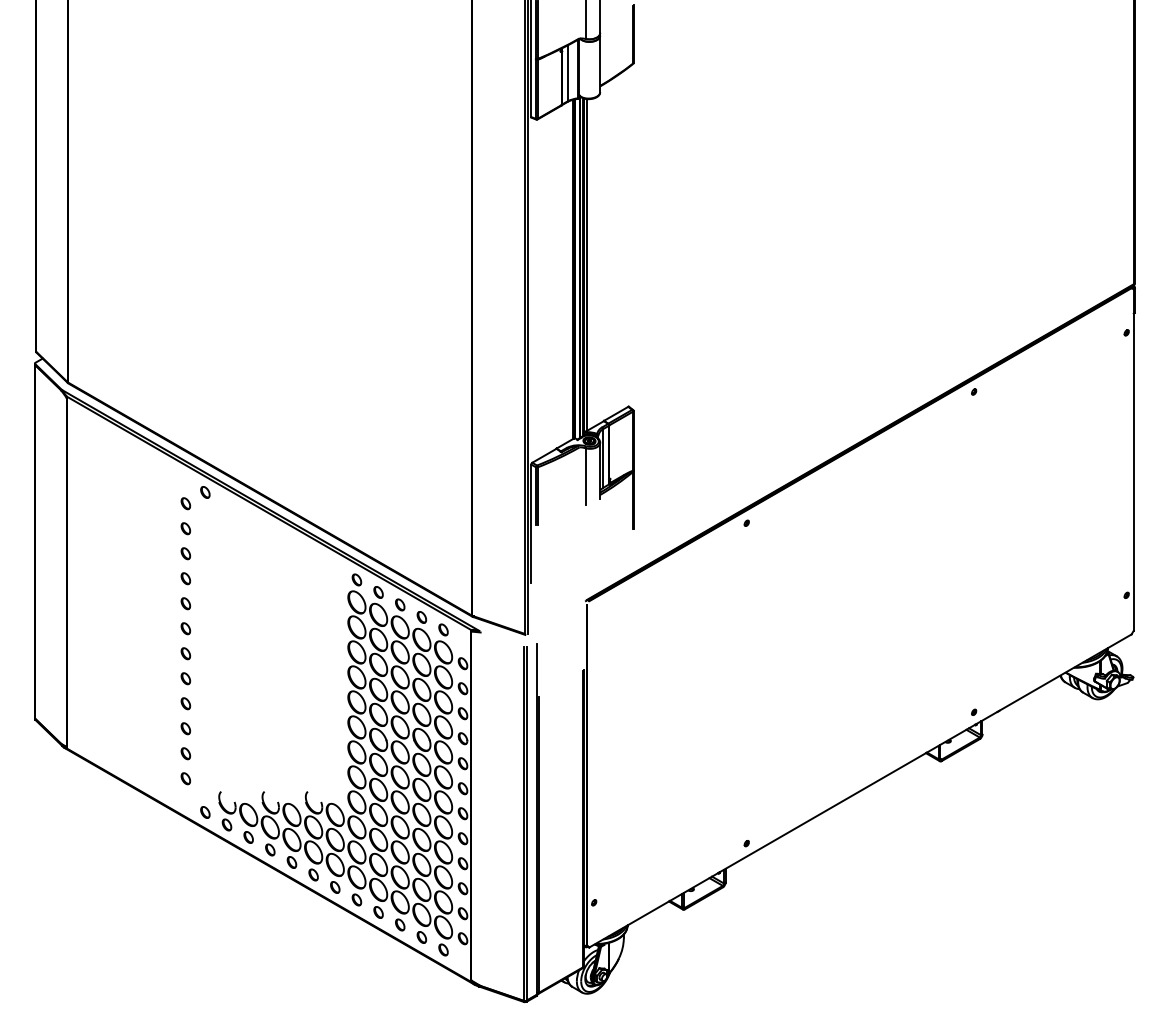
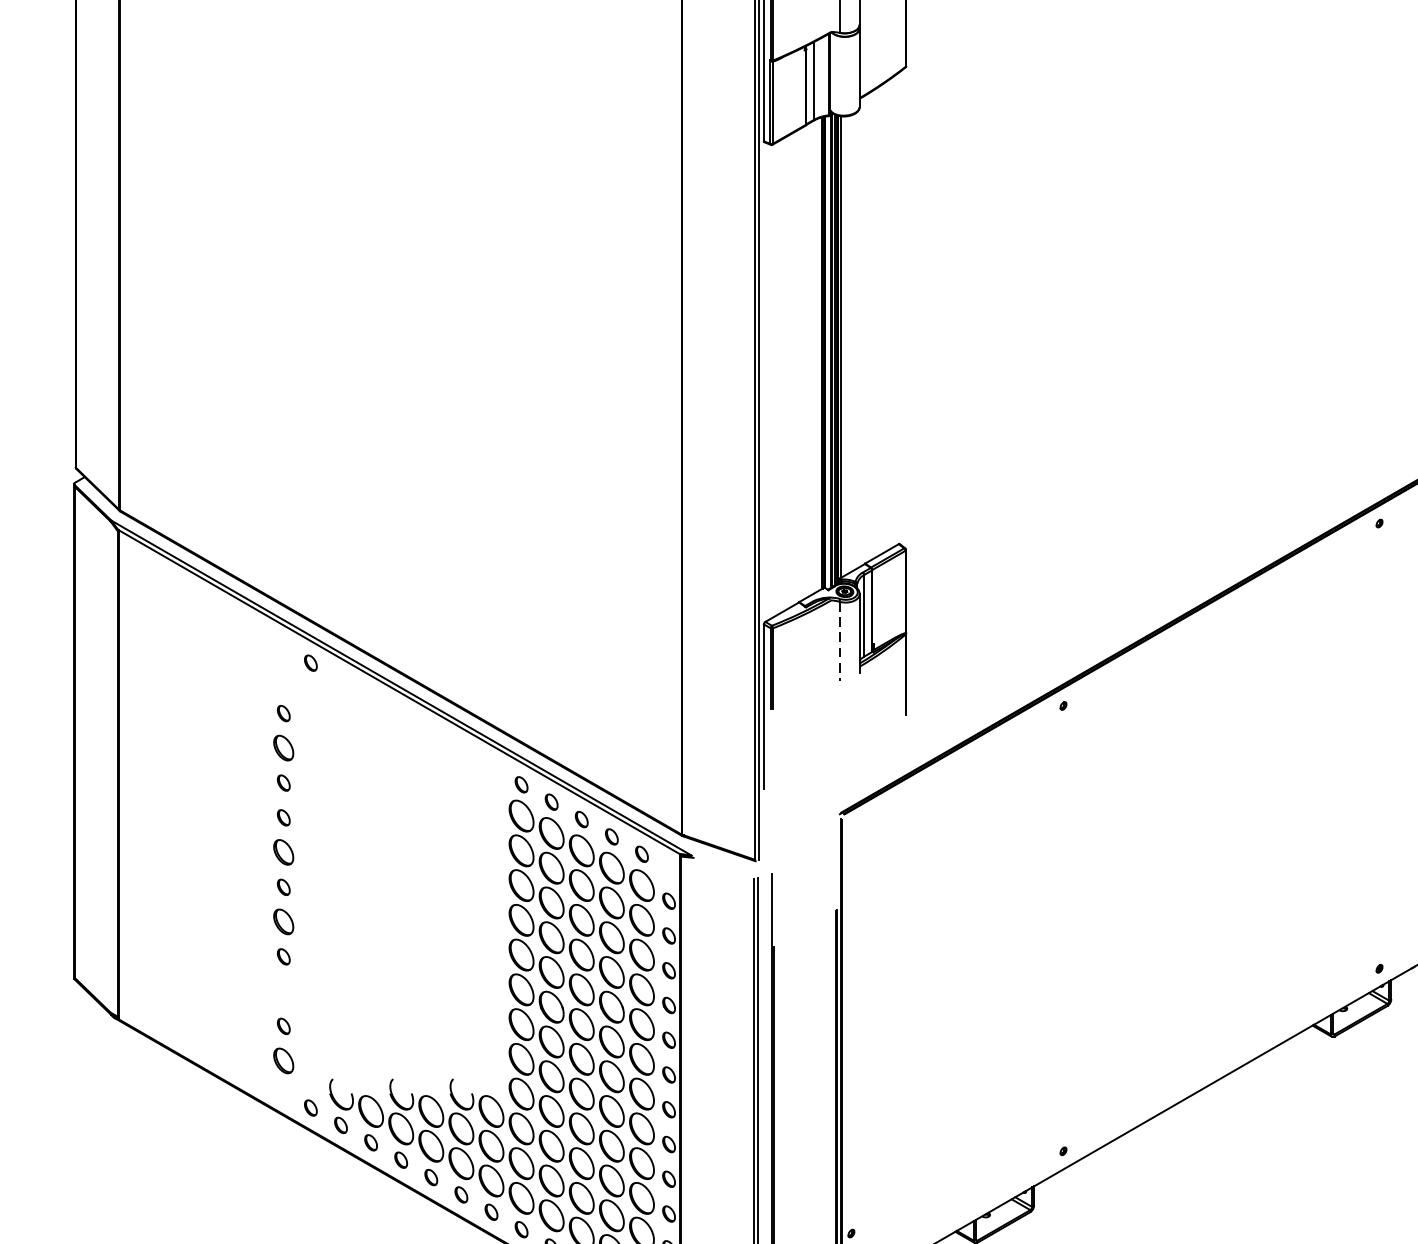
line: (585, 477) -> (839, 642), solid -> dashed
part: (185, 503) -> (283, 678), removed
part: (185, 553) -> (283, 748), size x1.6
part: (185, 628) -> (283, 852), size x1.6
part: (185, 678) -> (283, 921), size x1.6
part: (185, 728) -> (283, 991), removed
part: (185, 778) -> (283, 1060), size x1.6

